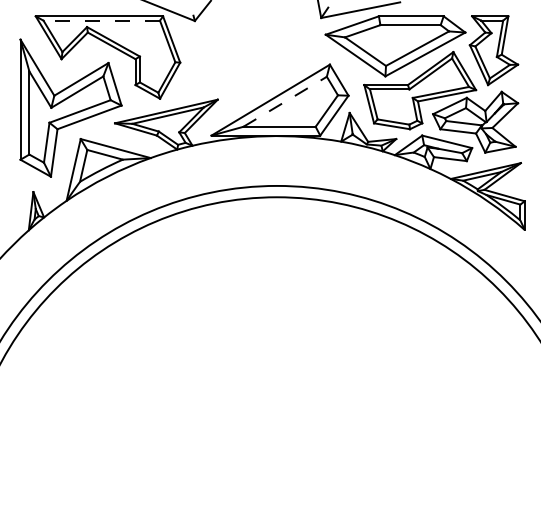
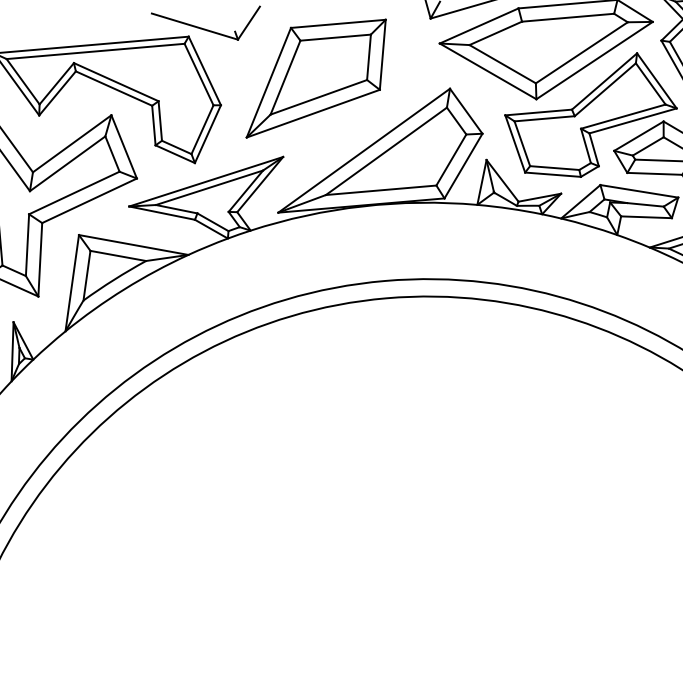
line: (101, 20) -> (95, 51), dashed -> solid
part: (243, 50) -> (316, 78), added
line: (285, 101) -> (386, 150), dashed -> solid

